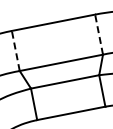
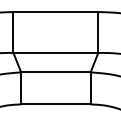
line: (99, 34) -> (98, 32), dashed -> solid
line: (15, 50) -> (13, 32), dashed -> solid

